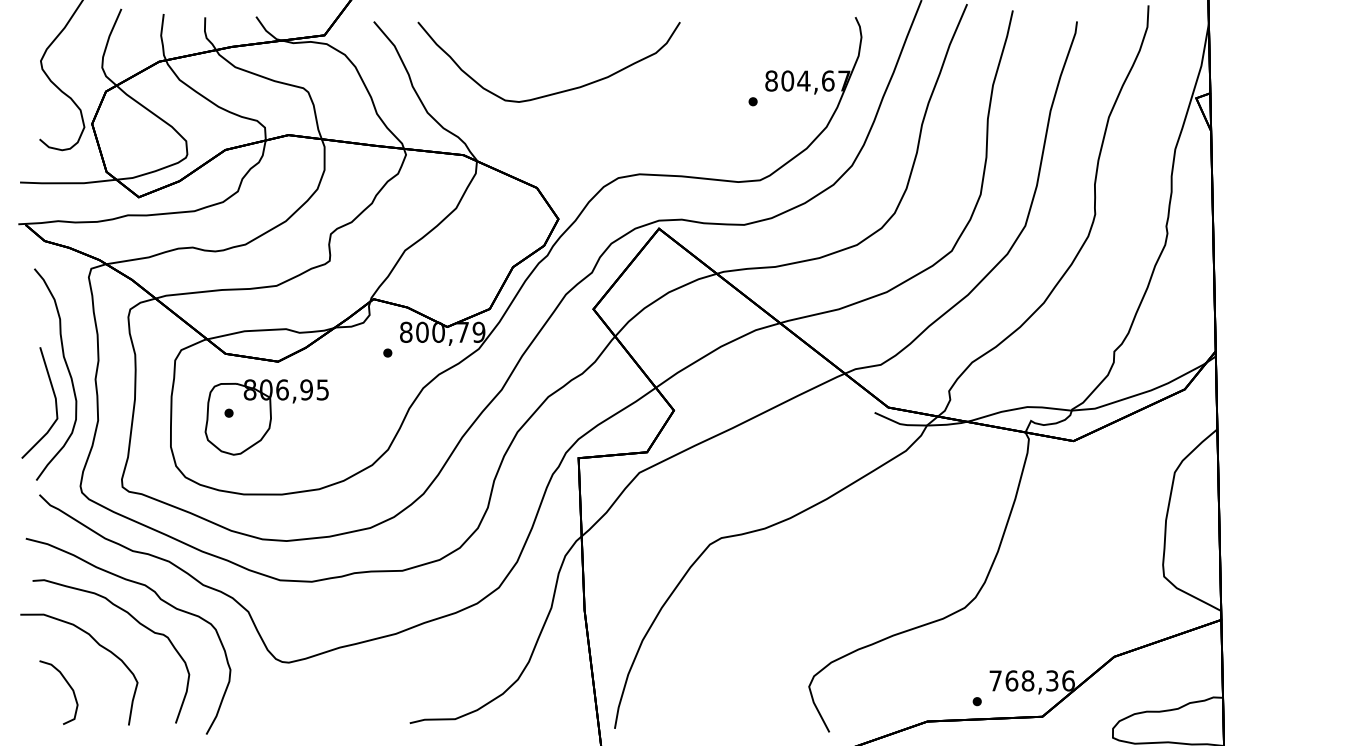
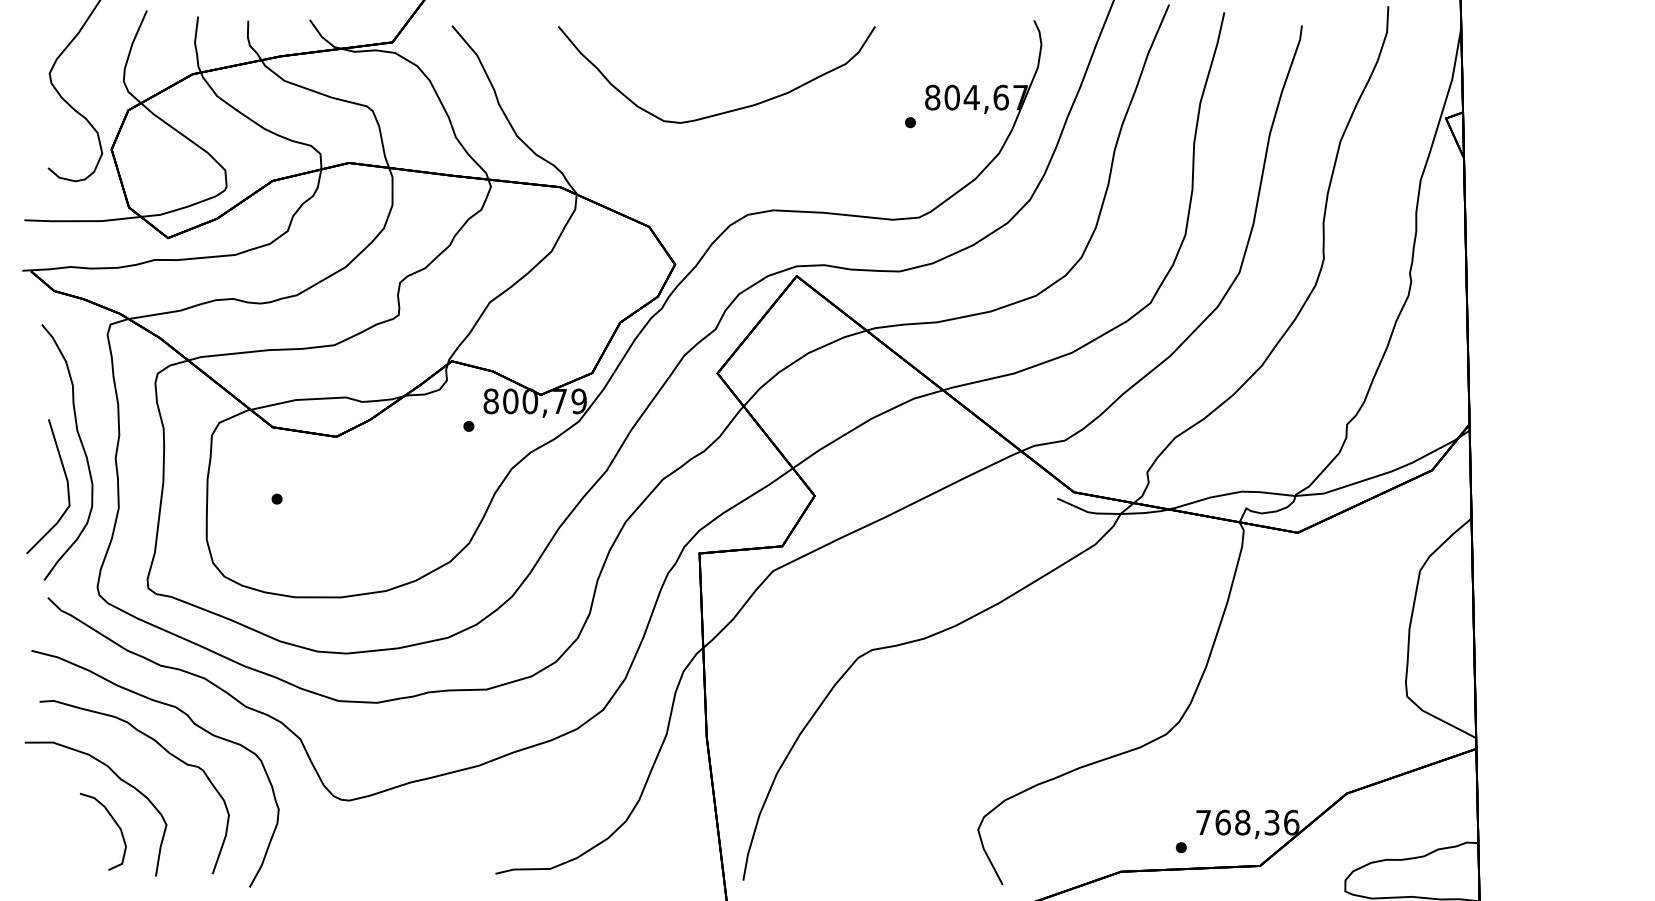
curve: (558, 91) -> (728, 110), moved
part: (266, 417) -> (322, 504), removed
curve: (68, 684) -> (114, 822), moved

